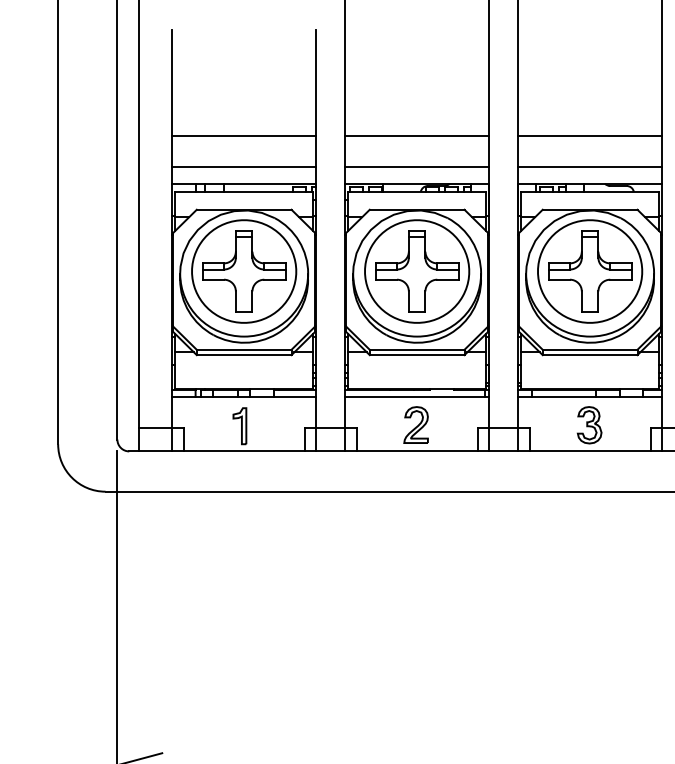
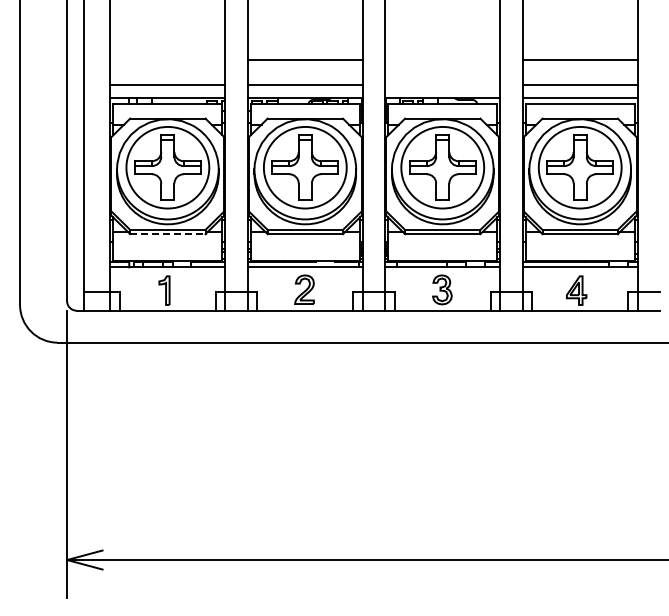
line: (243, 136) -> (167, 60), removed
line: (589, 136) -> (442, 60), removed
line: (589, 166) -> (442, 84), removed
line: (243, 355) -> (167, 234), solid -> dashed

